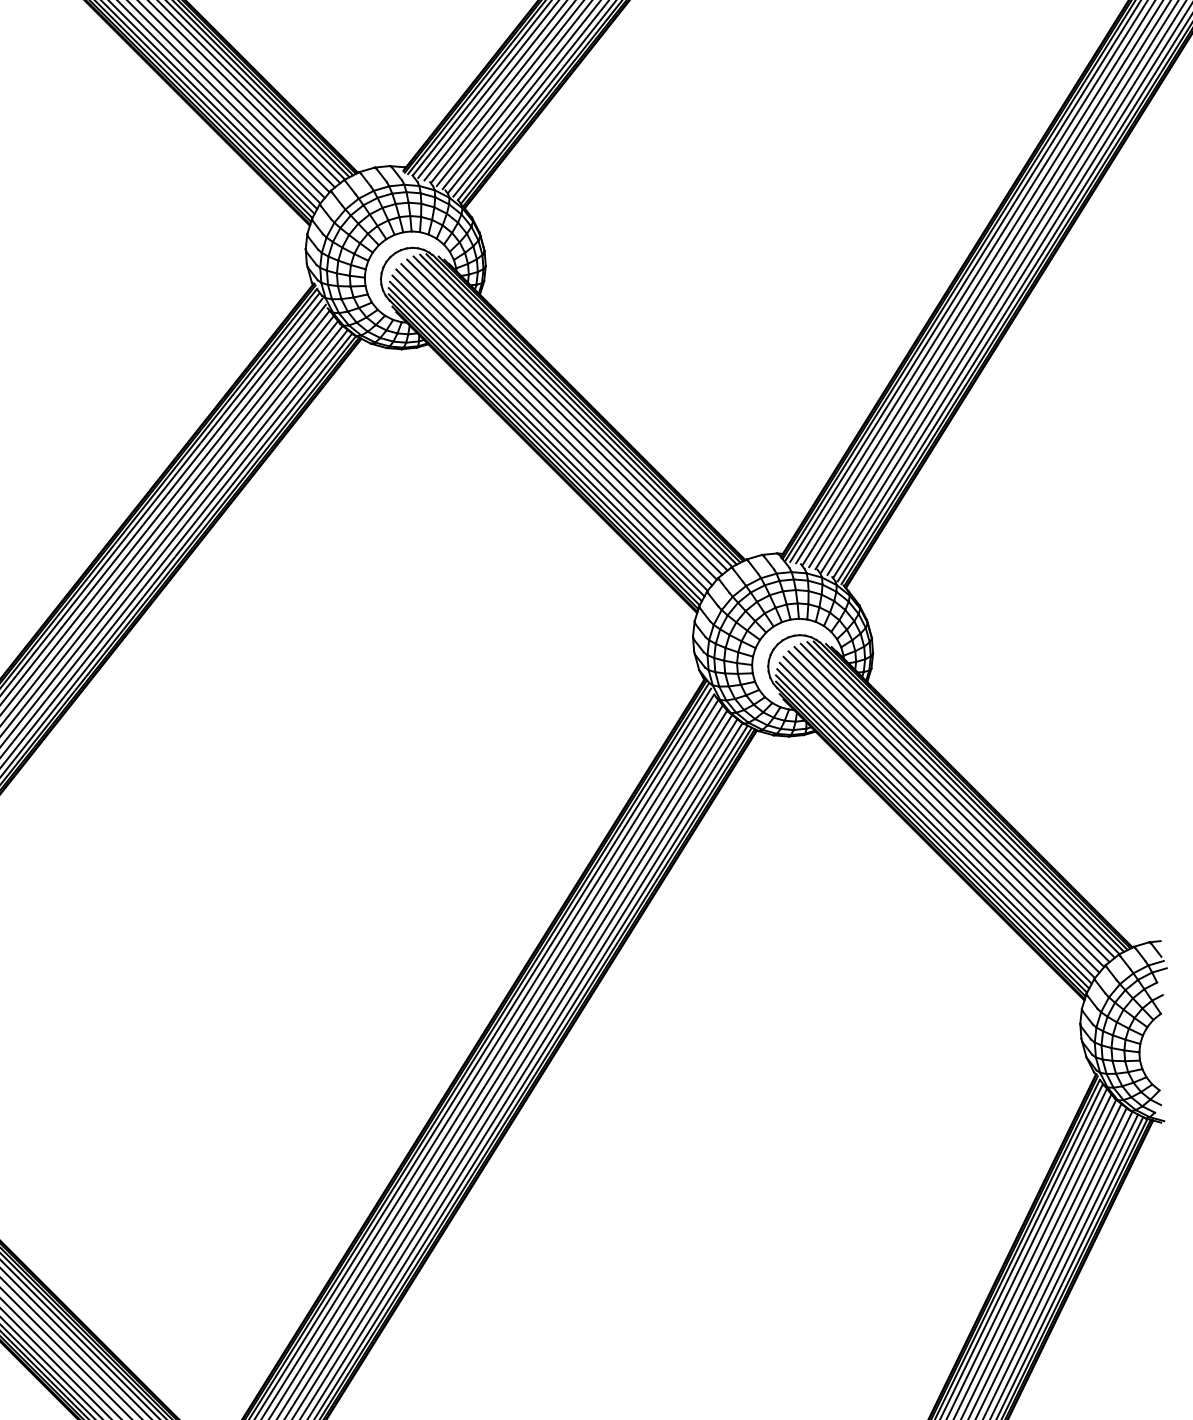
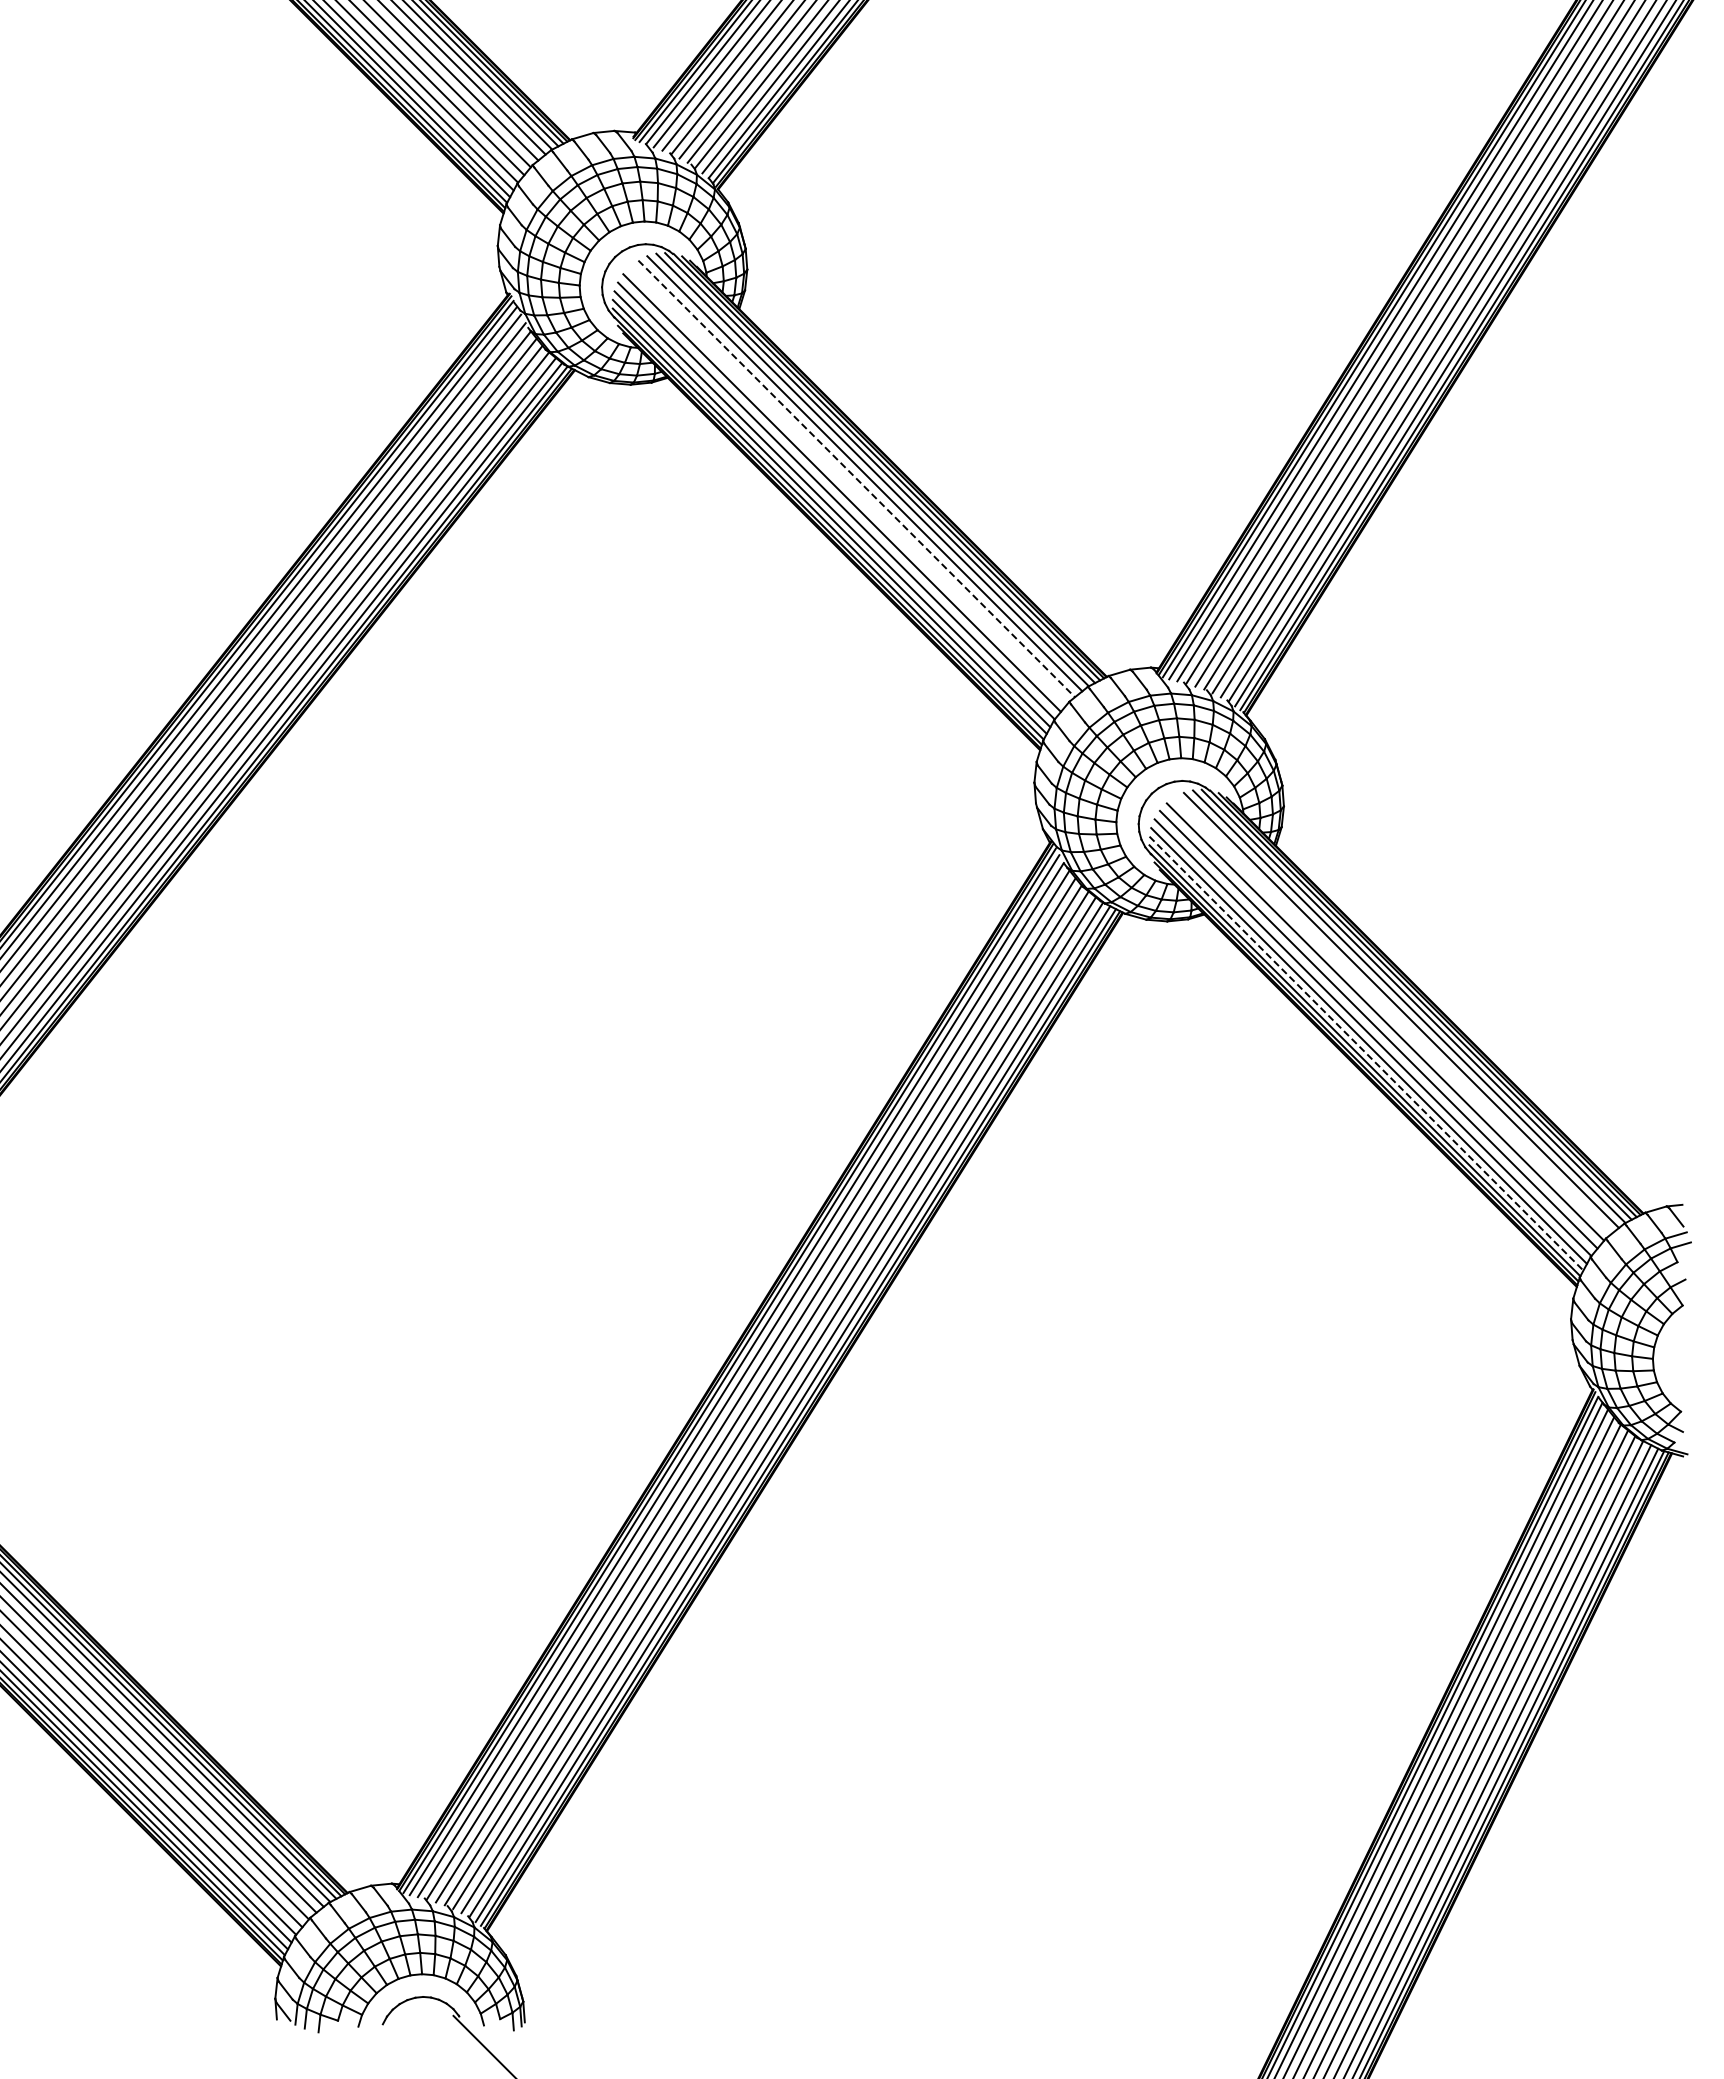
line: (564, 416) -> (856, 478), solid -> dashed
line: (558, 421) -> (848, 485), removed
line: (952, 804) -> (1393, 1015), removed
line: (932, 831) -> (1366, 1053), solid -> dashed

